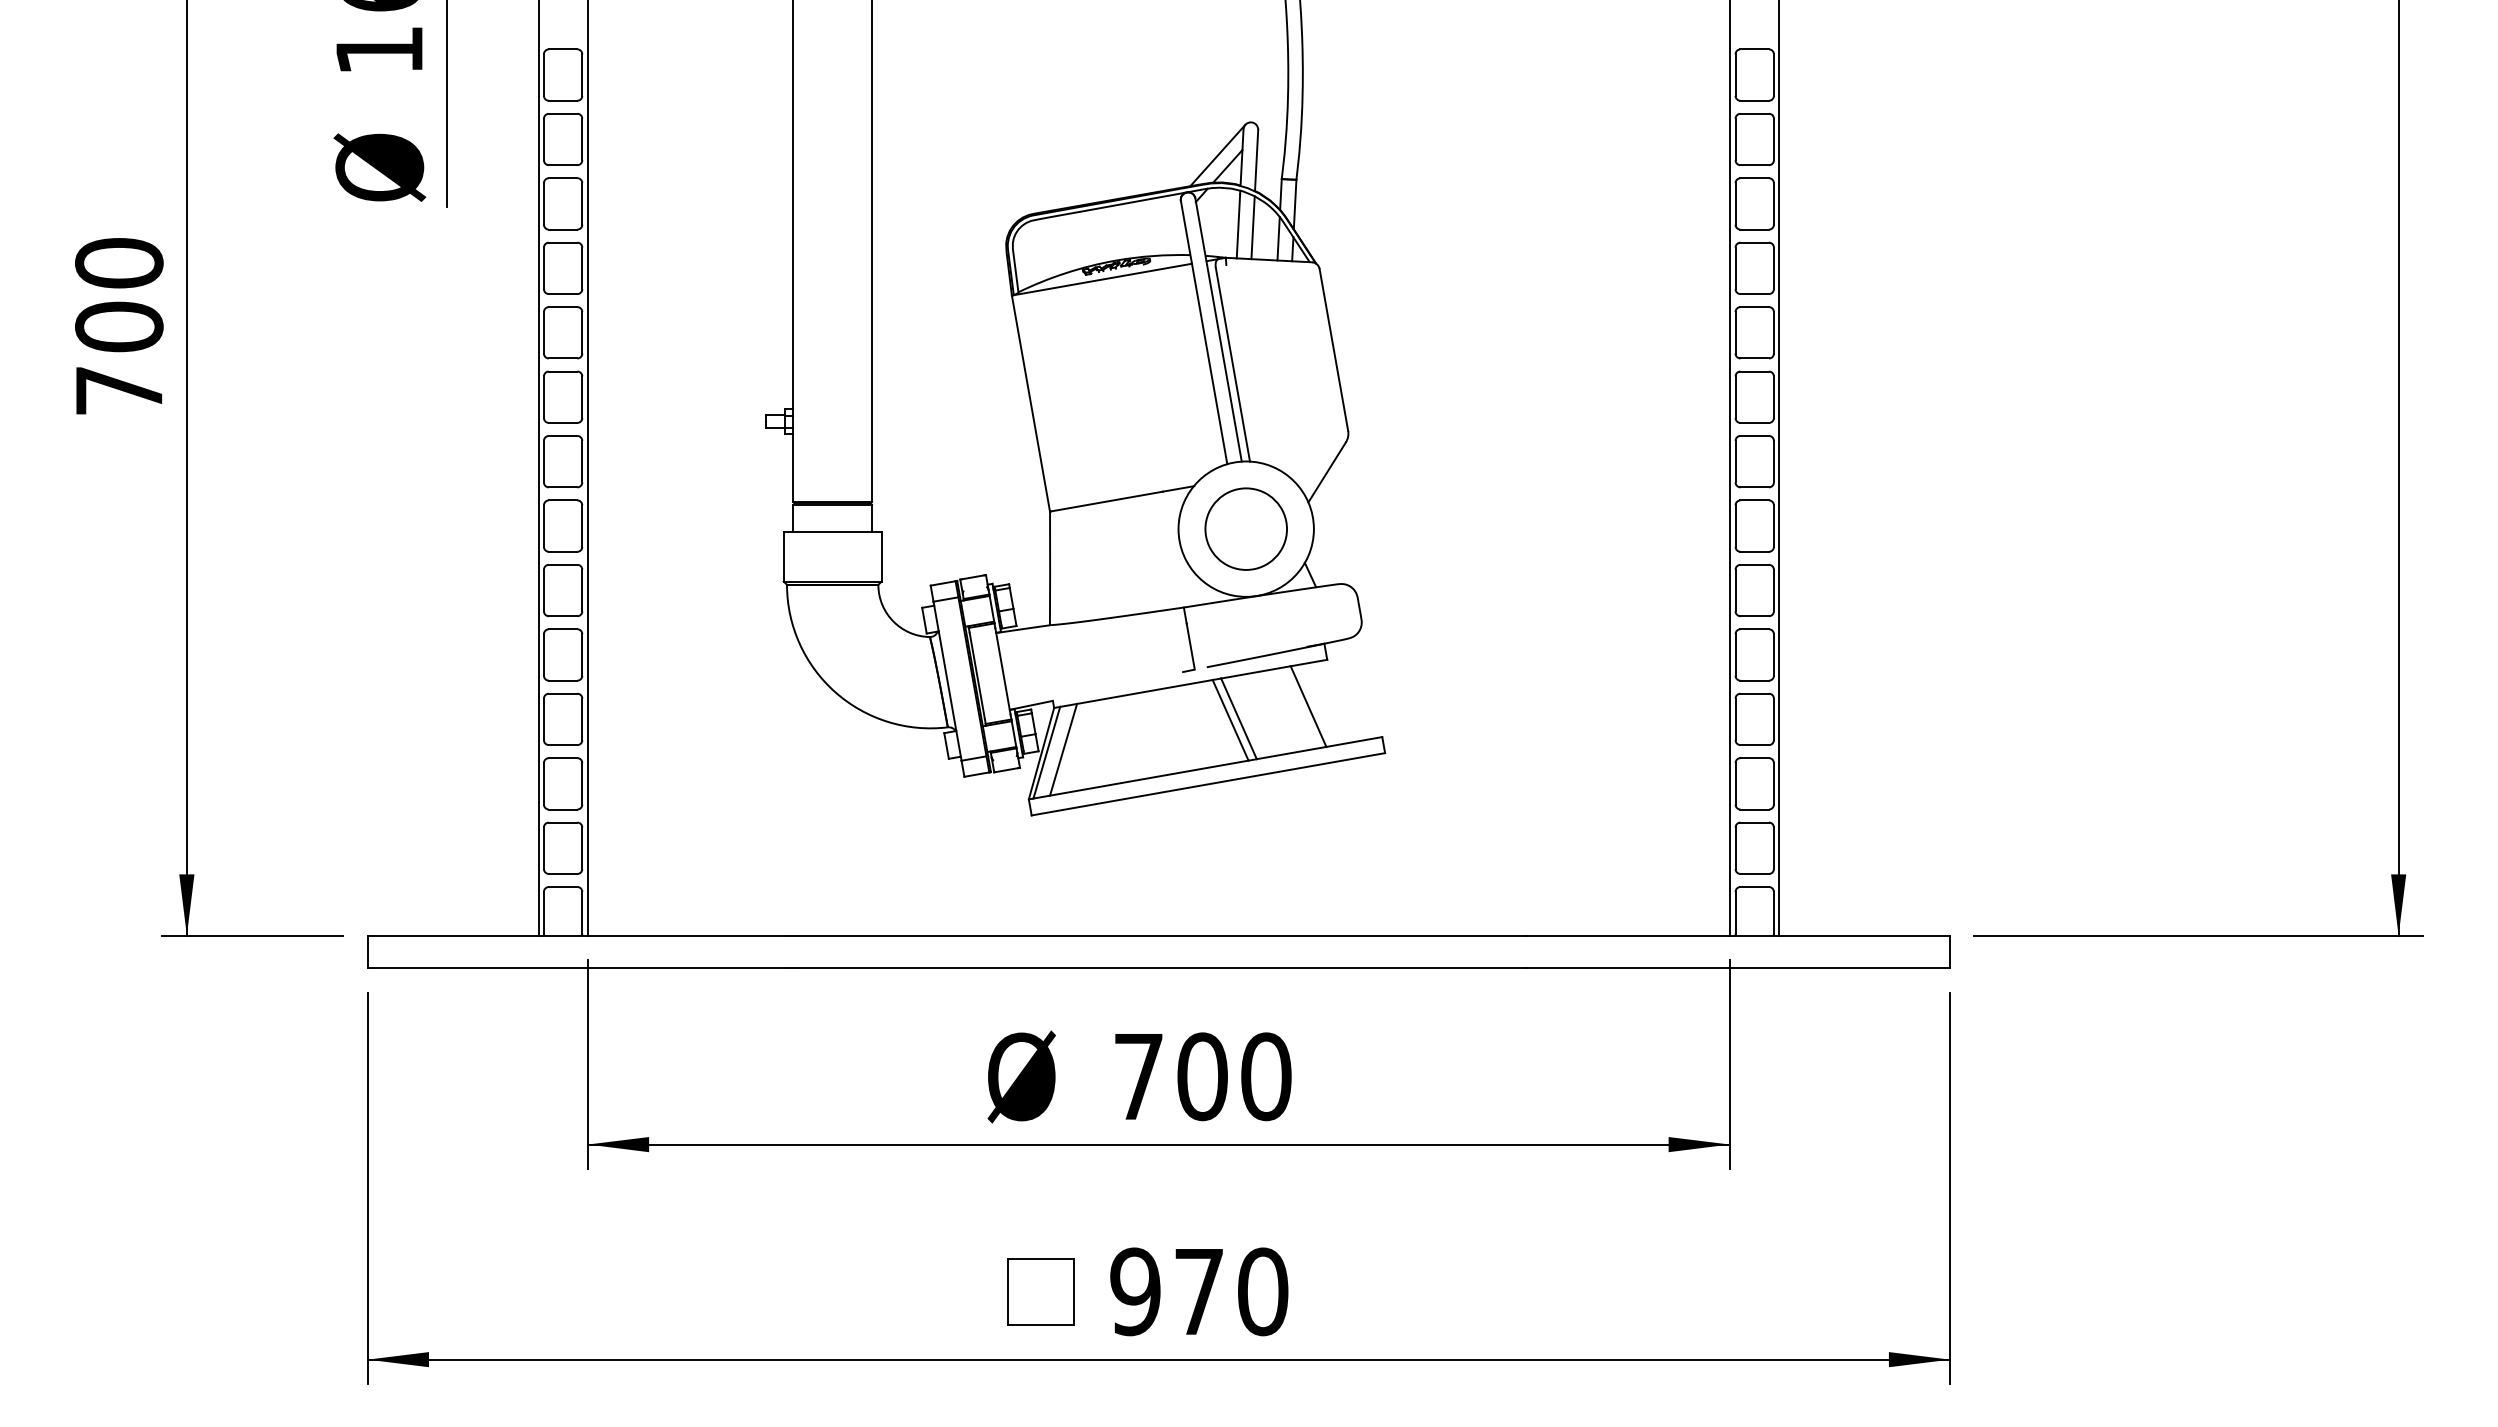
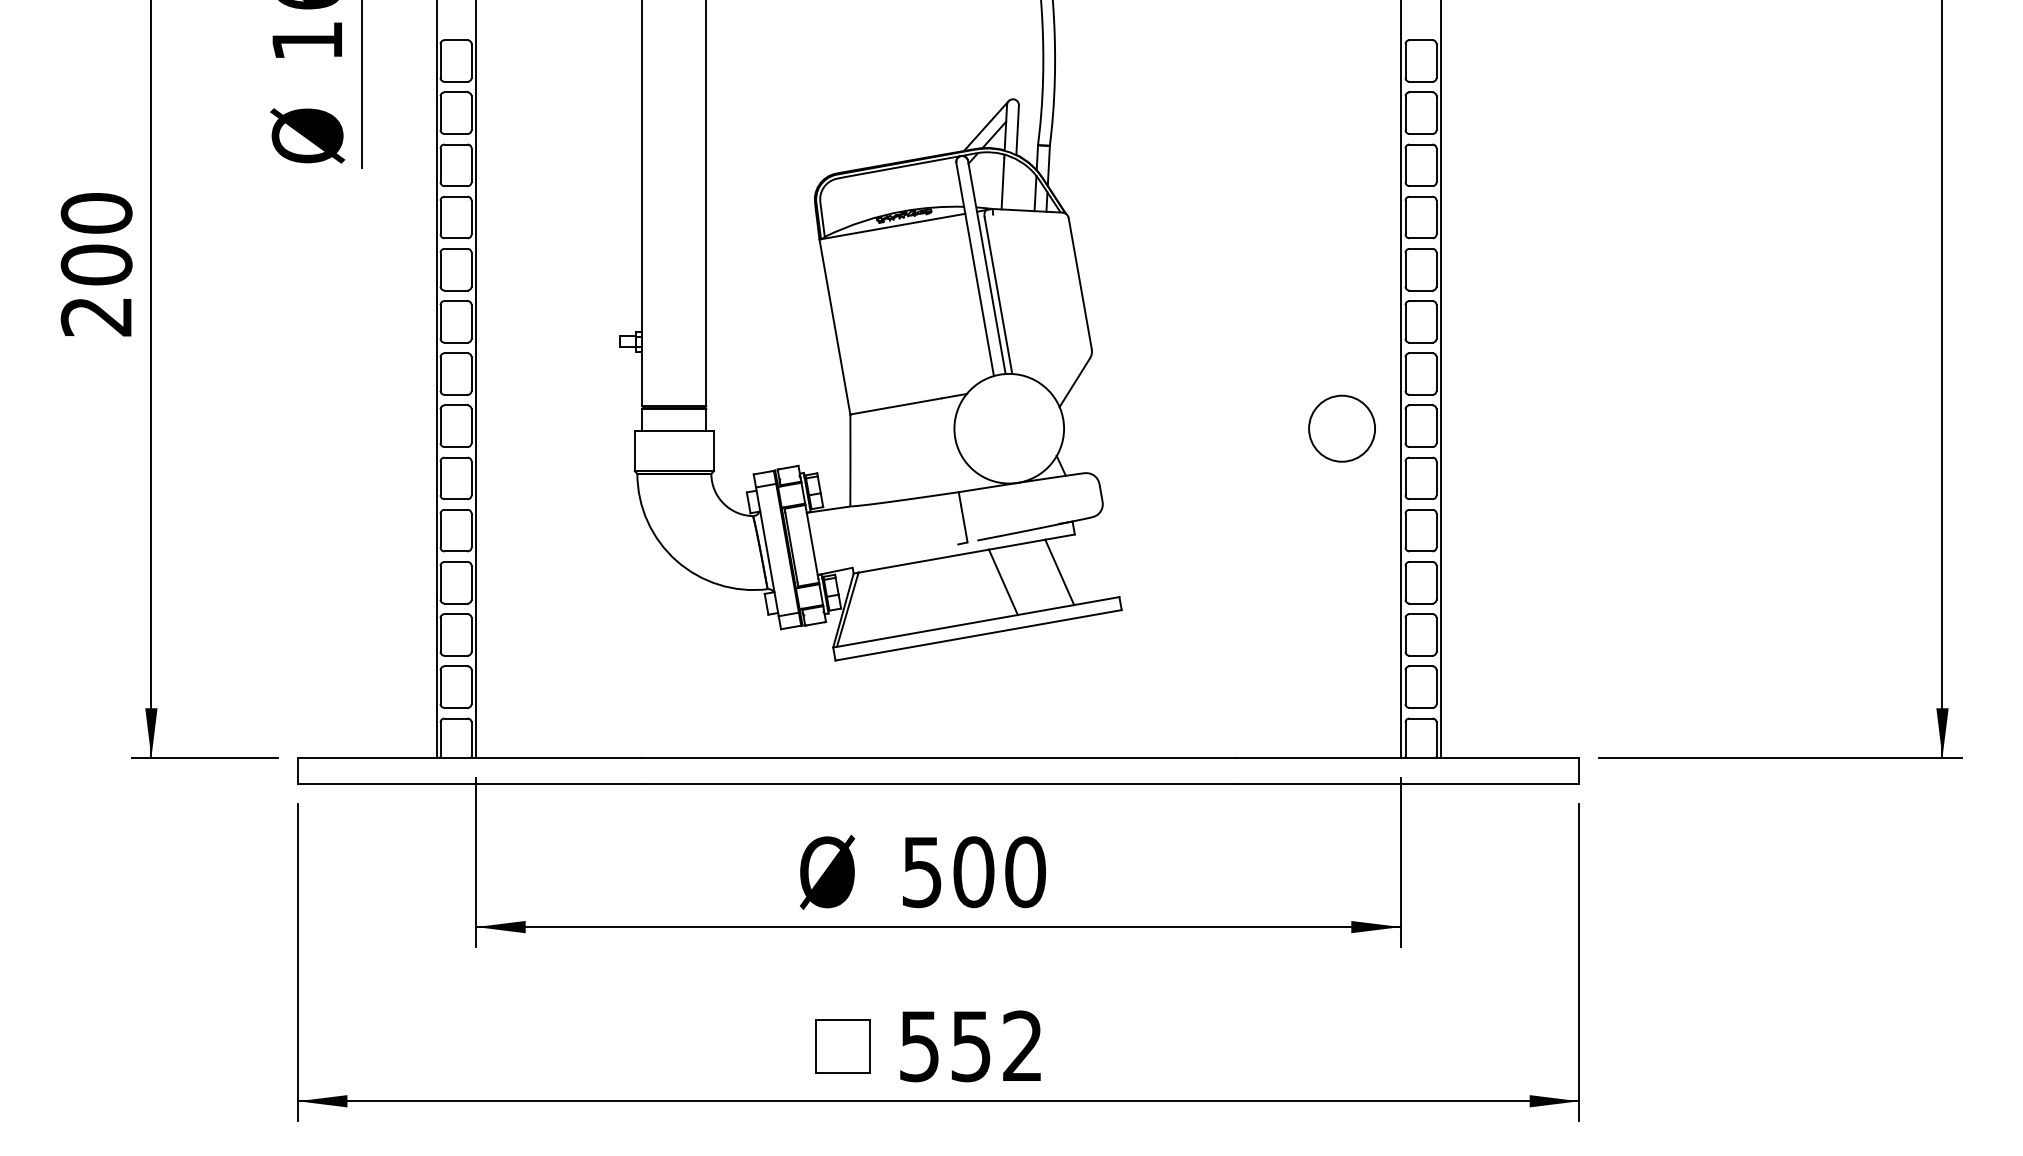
line: (1252, 227) -> (1014, 184), removed
text: (118, 391) -> (96, 317), 700 -> 200
circle: (1245, 528) -> (1341, 428), moved
line: (1230, 720) -> (996, 583), removed
line: (1063, 749) -> (861, 607), removed
text: (1138, 1077) -> (922, 872), 700 -> 500
text: (1199, 1291) -> (971, 1046), 970 -> 552

